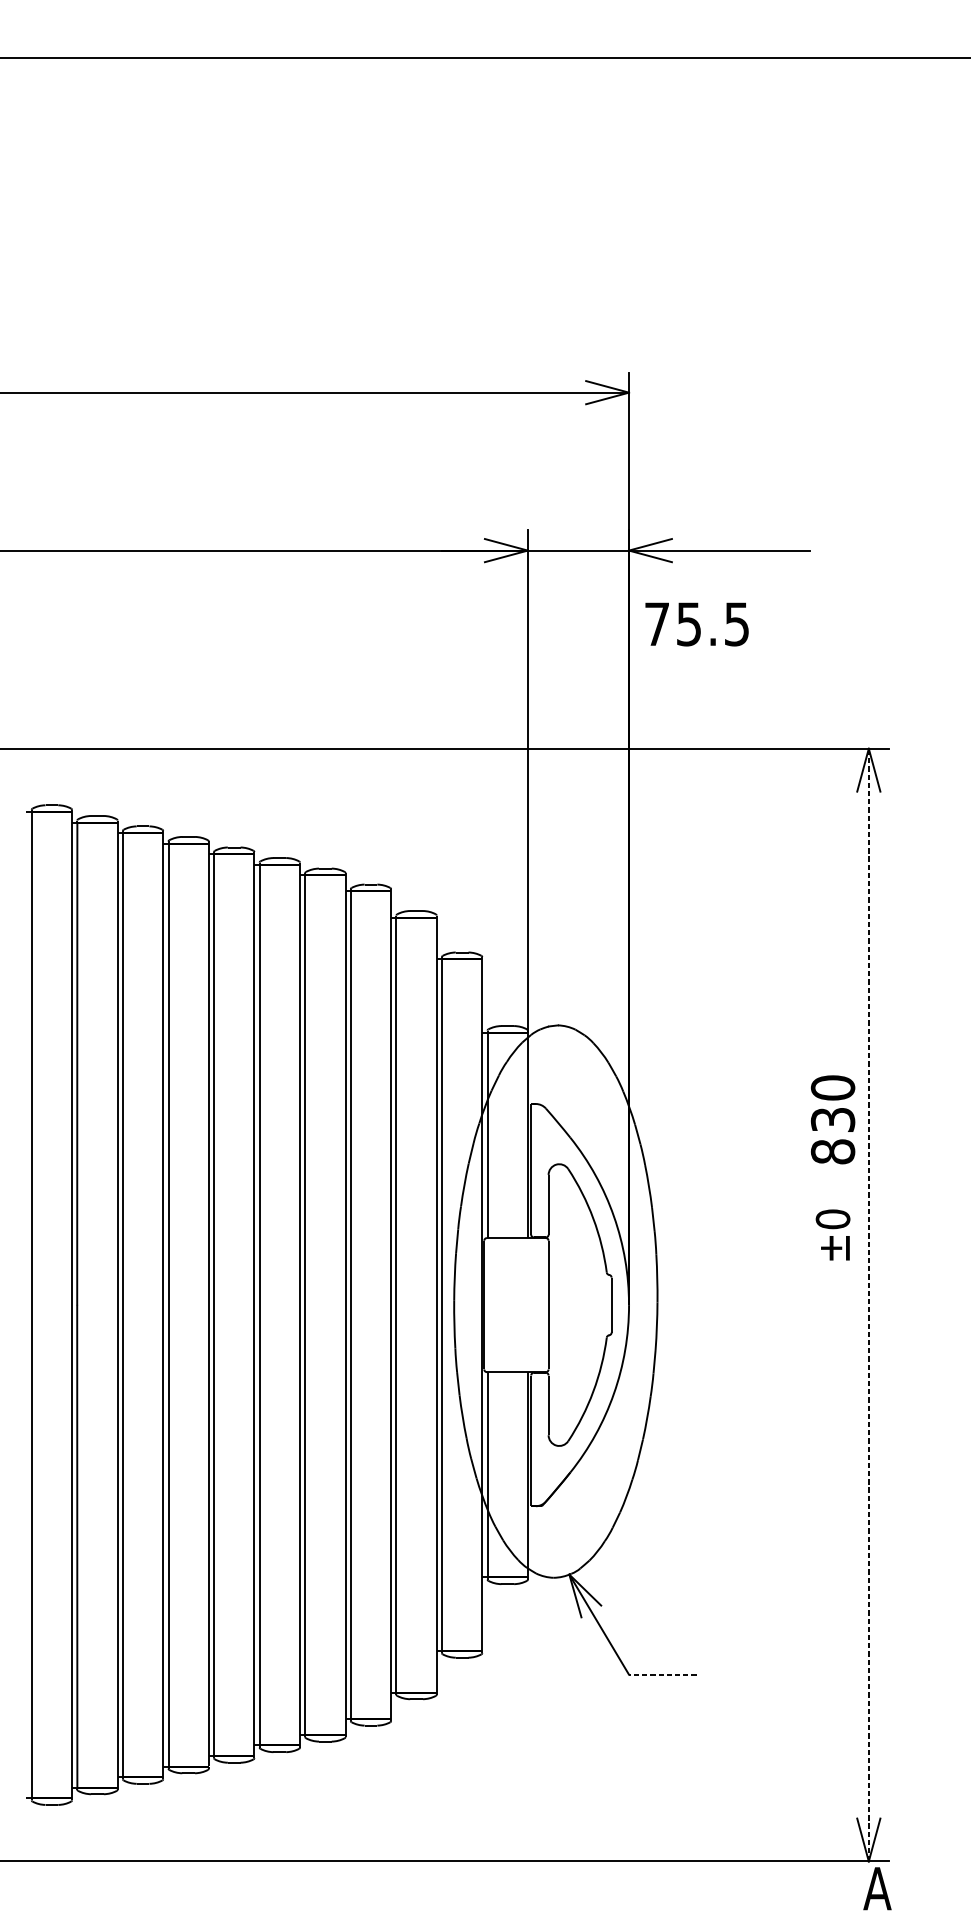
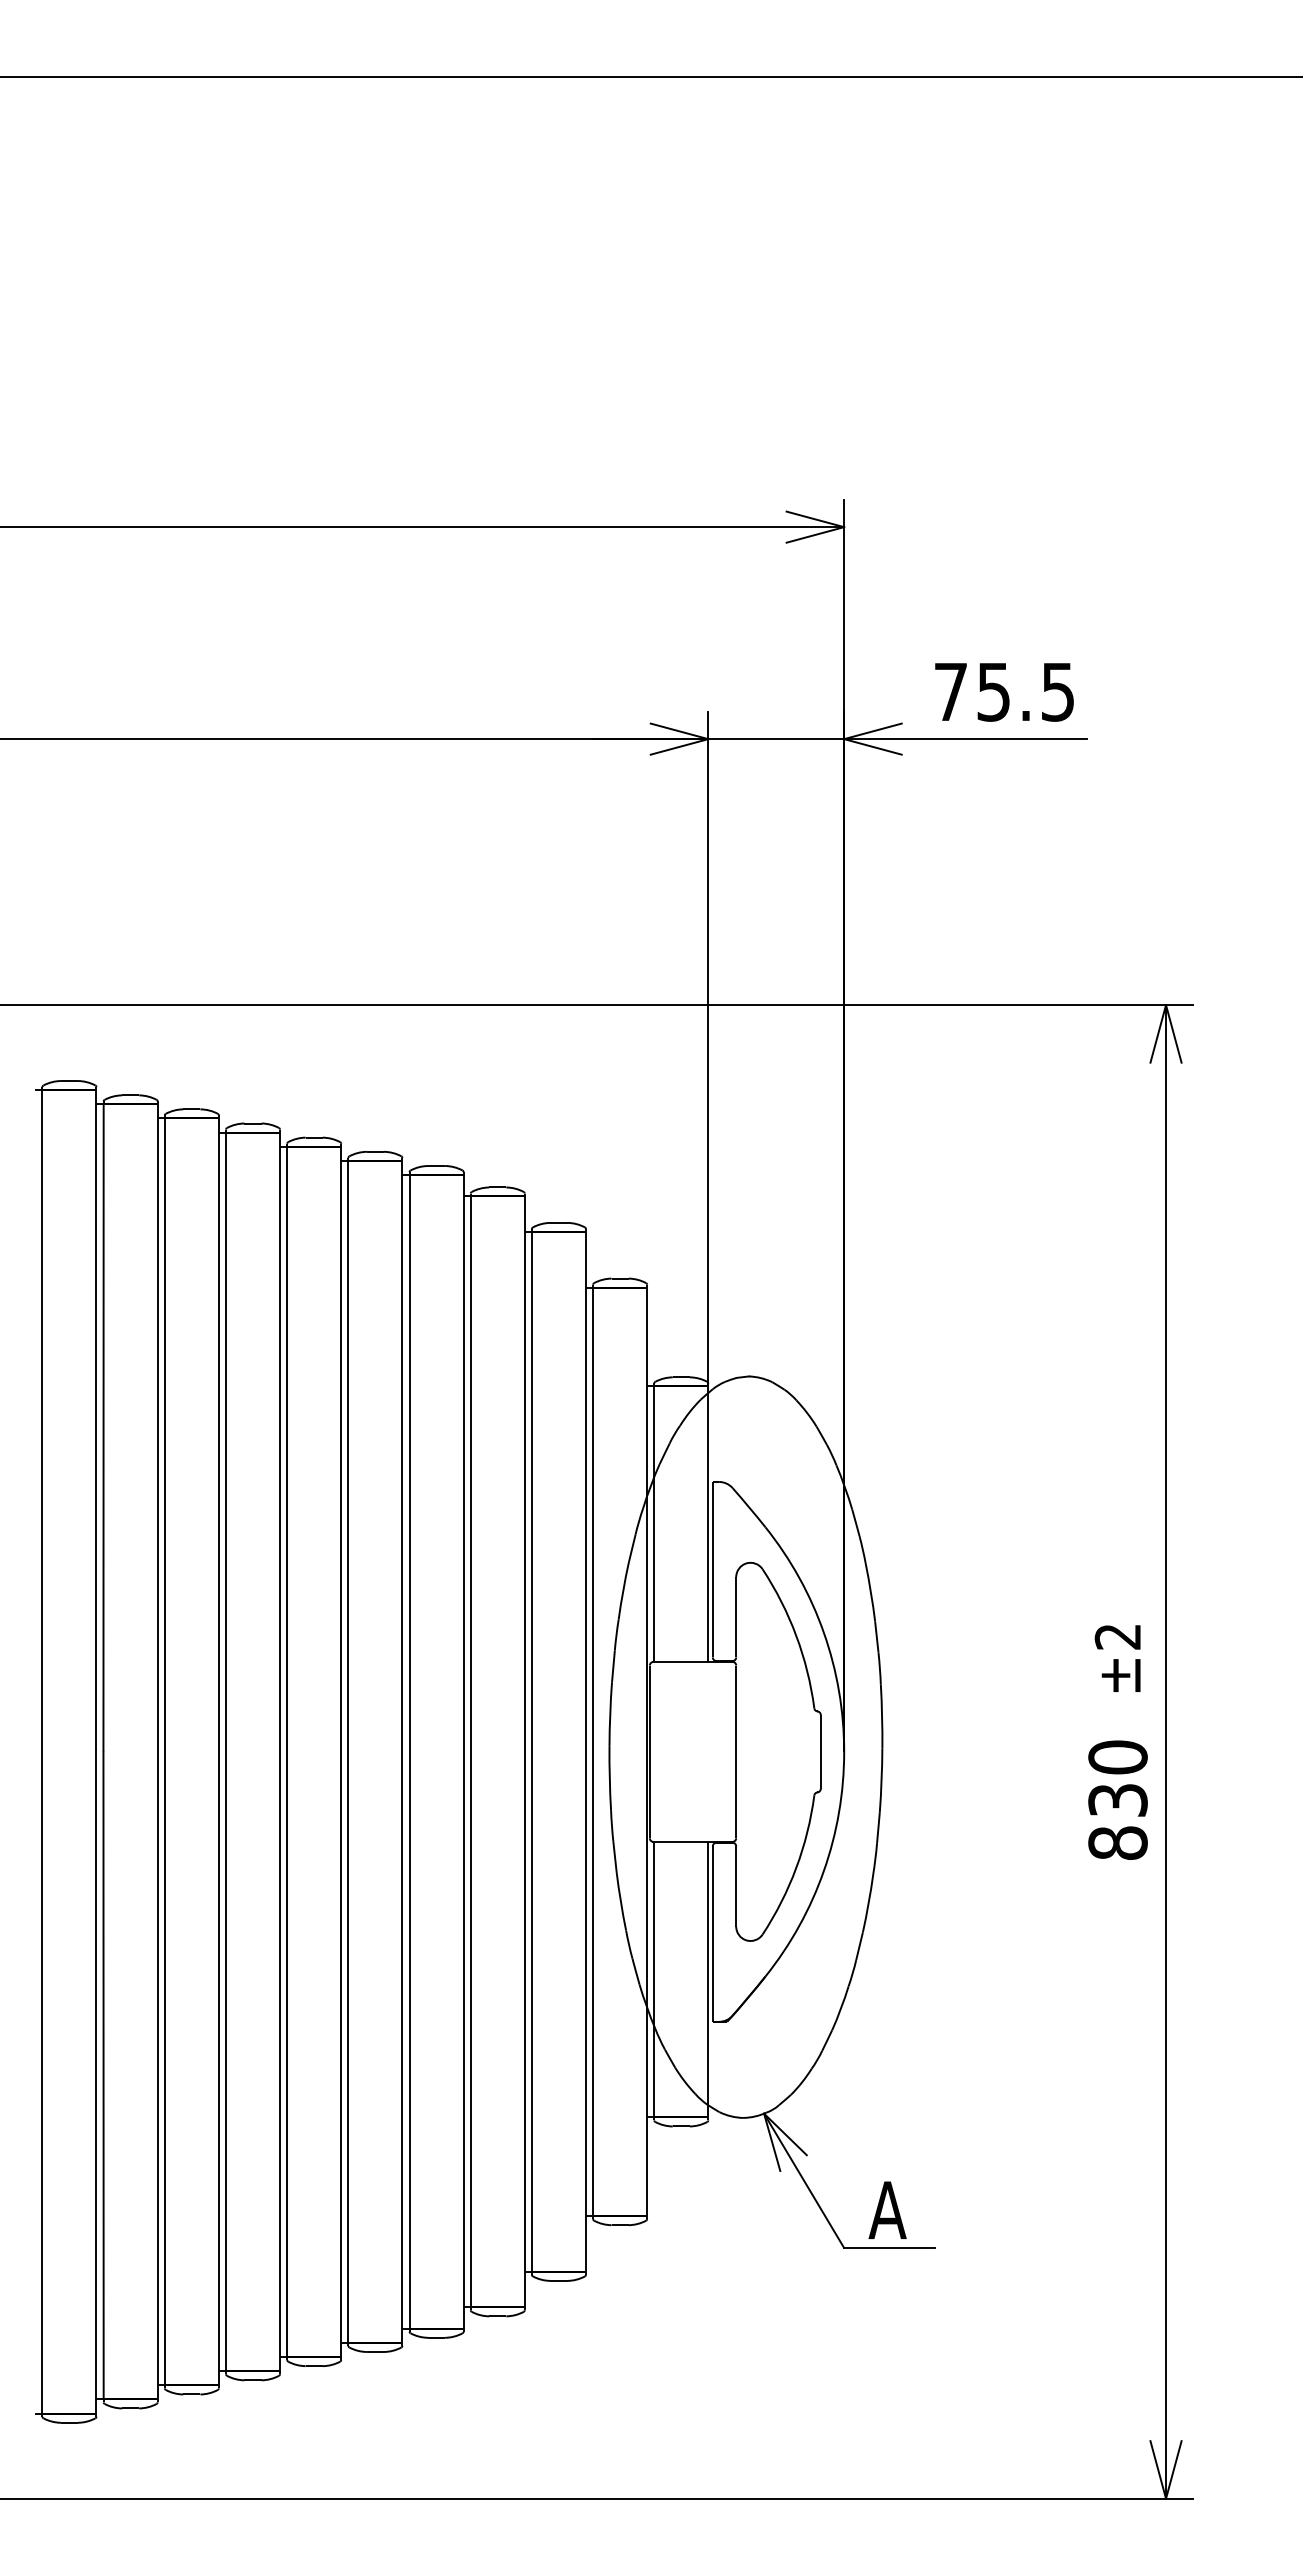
text: (697, 624) -> (1004, 692), moved
text: (832, 1119) -> (1117, 1799), moved
text: (832, 1219) -> (1117, 1636), ±0 -> ±2
line: (869, 1304) -> (1166, 1751), dashed -> solid
line: (662, 1674) -> (888, 2247), dashed -> solid
text: (877, 1888) -> (887, 2209), moved

